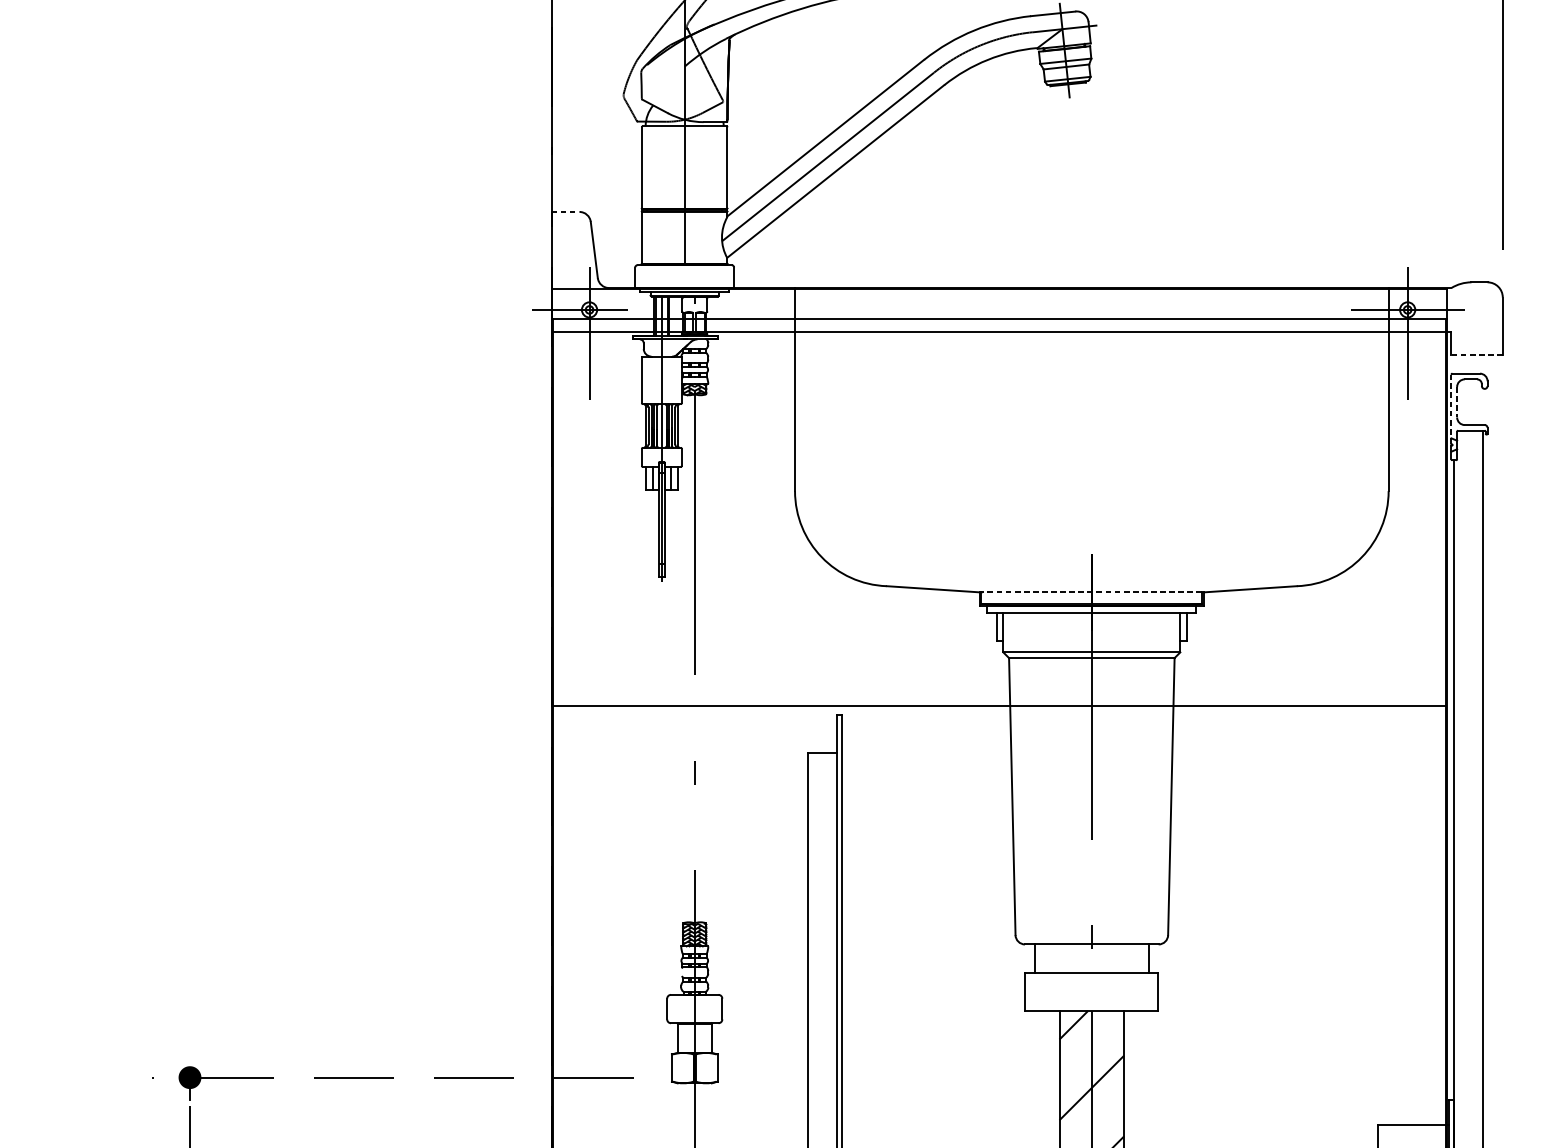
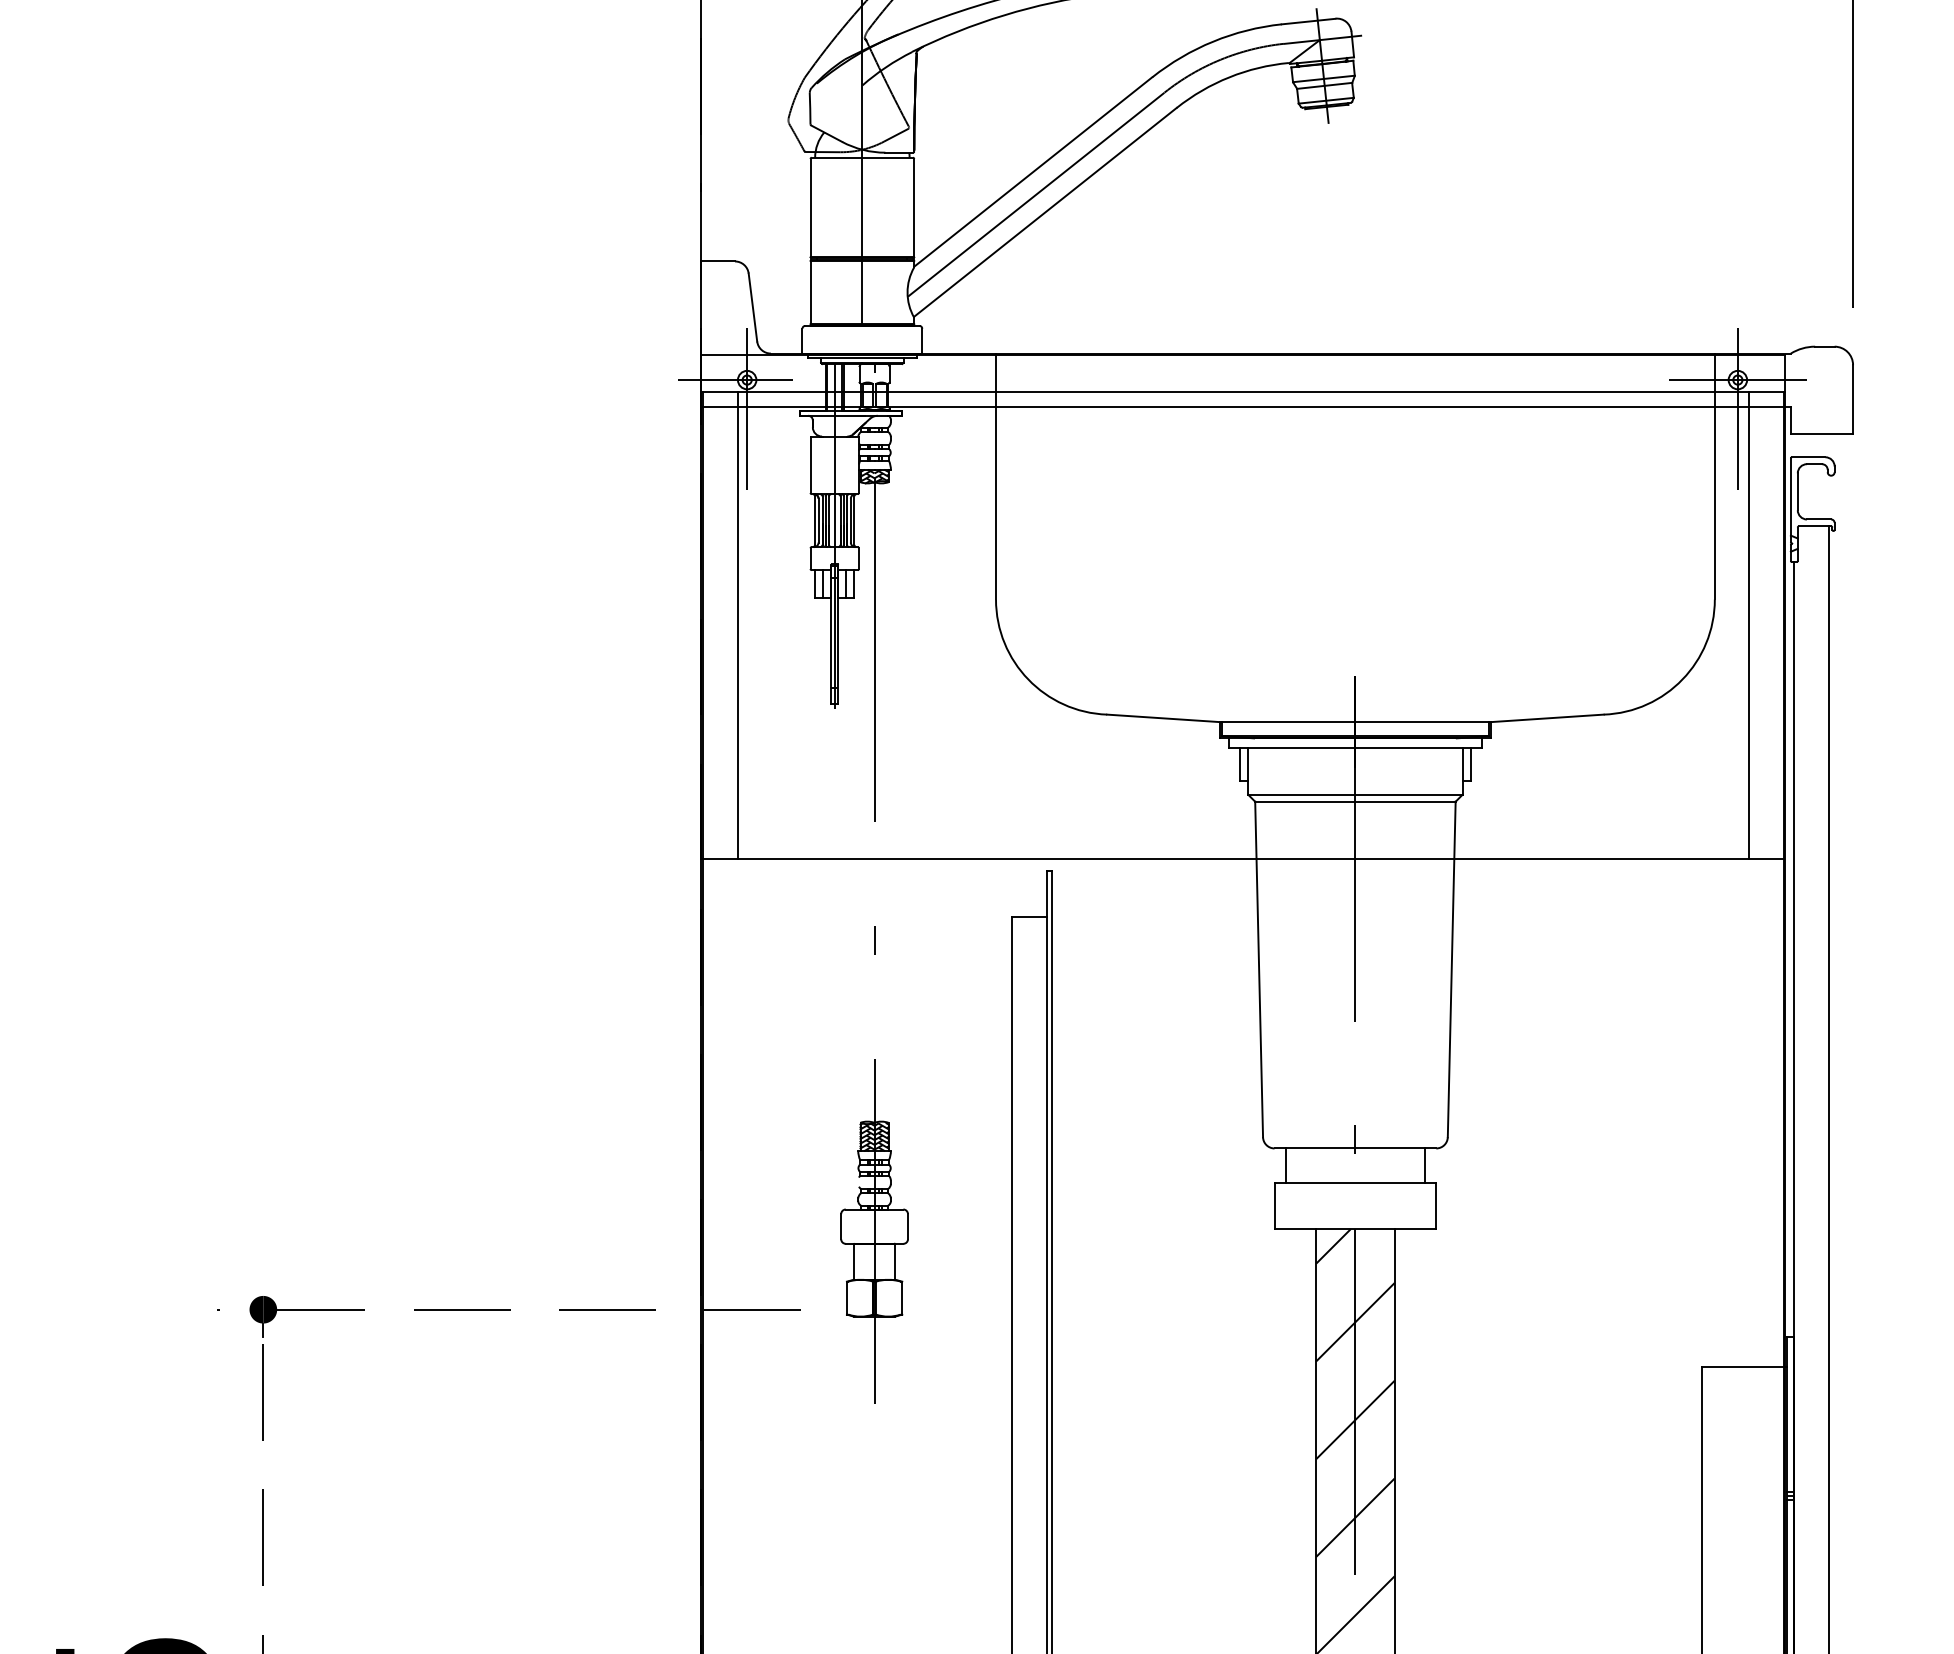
line: (565, 212) -> (718, 261), dashed -> solid
line: (1476, 354) -> (1821, 434), dashed -> solid
line: (1456, 402) -> (1797, 492), dashed -> solid
line: (1451, 409) -> (1790, 500), dashed -> solid
line: (581, 512) -> (737, 625), added
line: (1417, 512) -> (1749, 625), added
line: (1091, 592) -> (1355, 722), dashed -> solid

